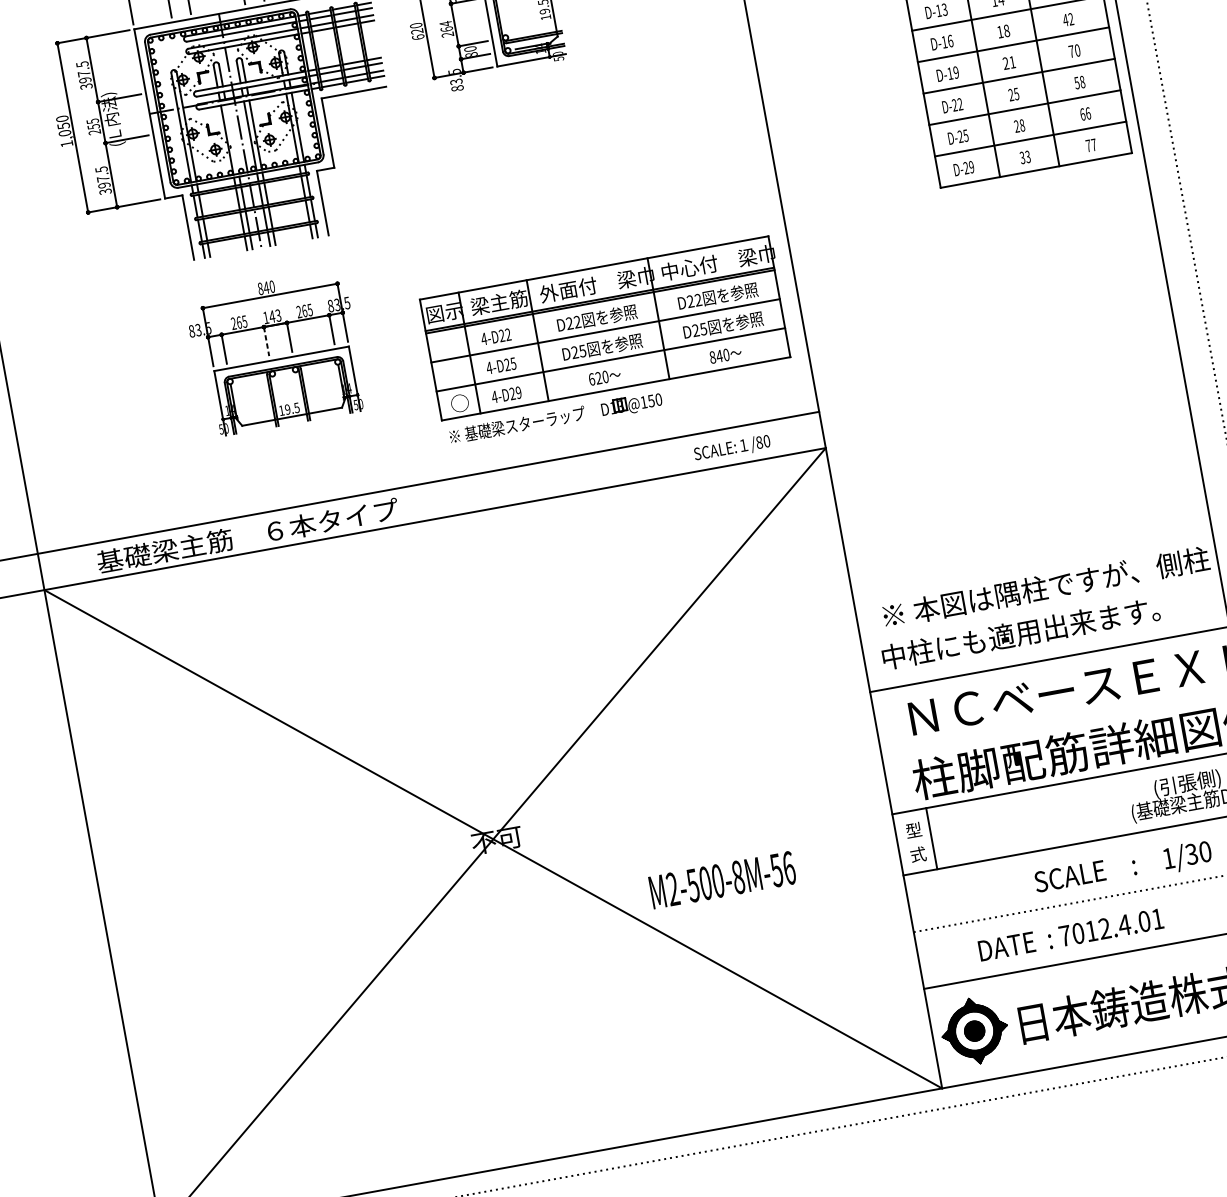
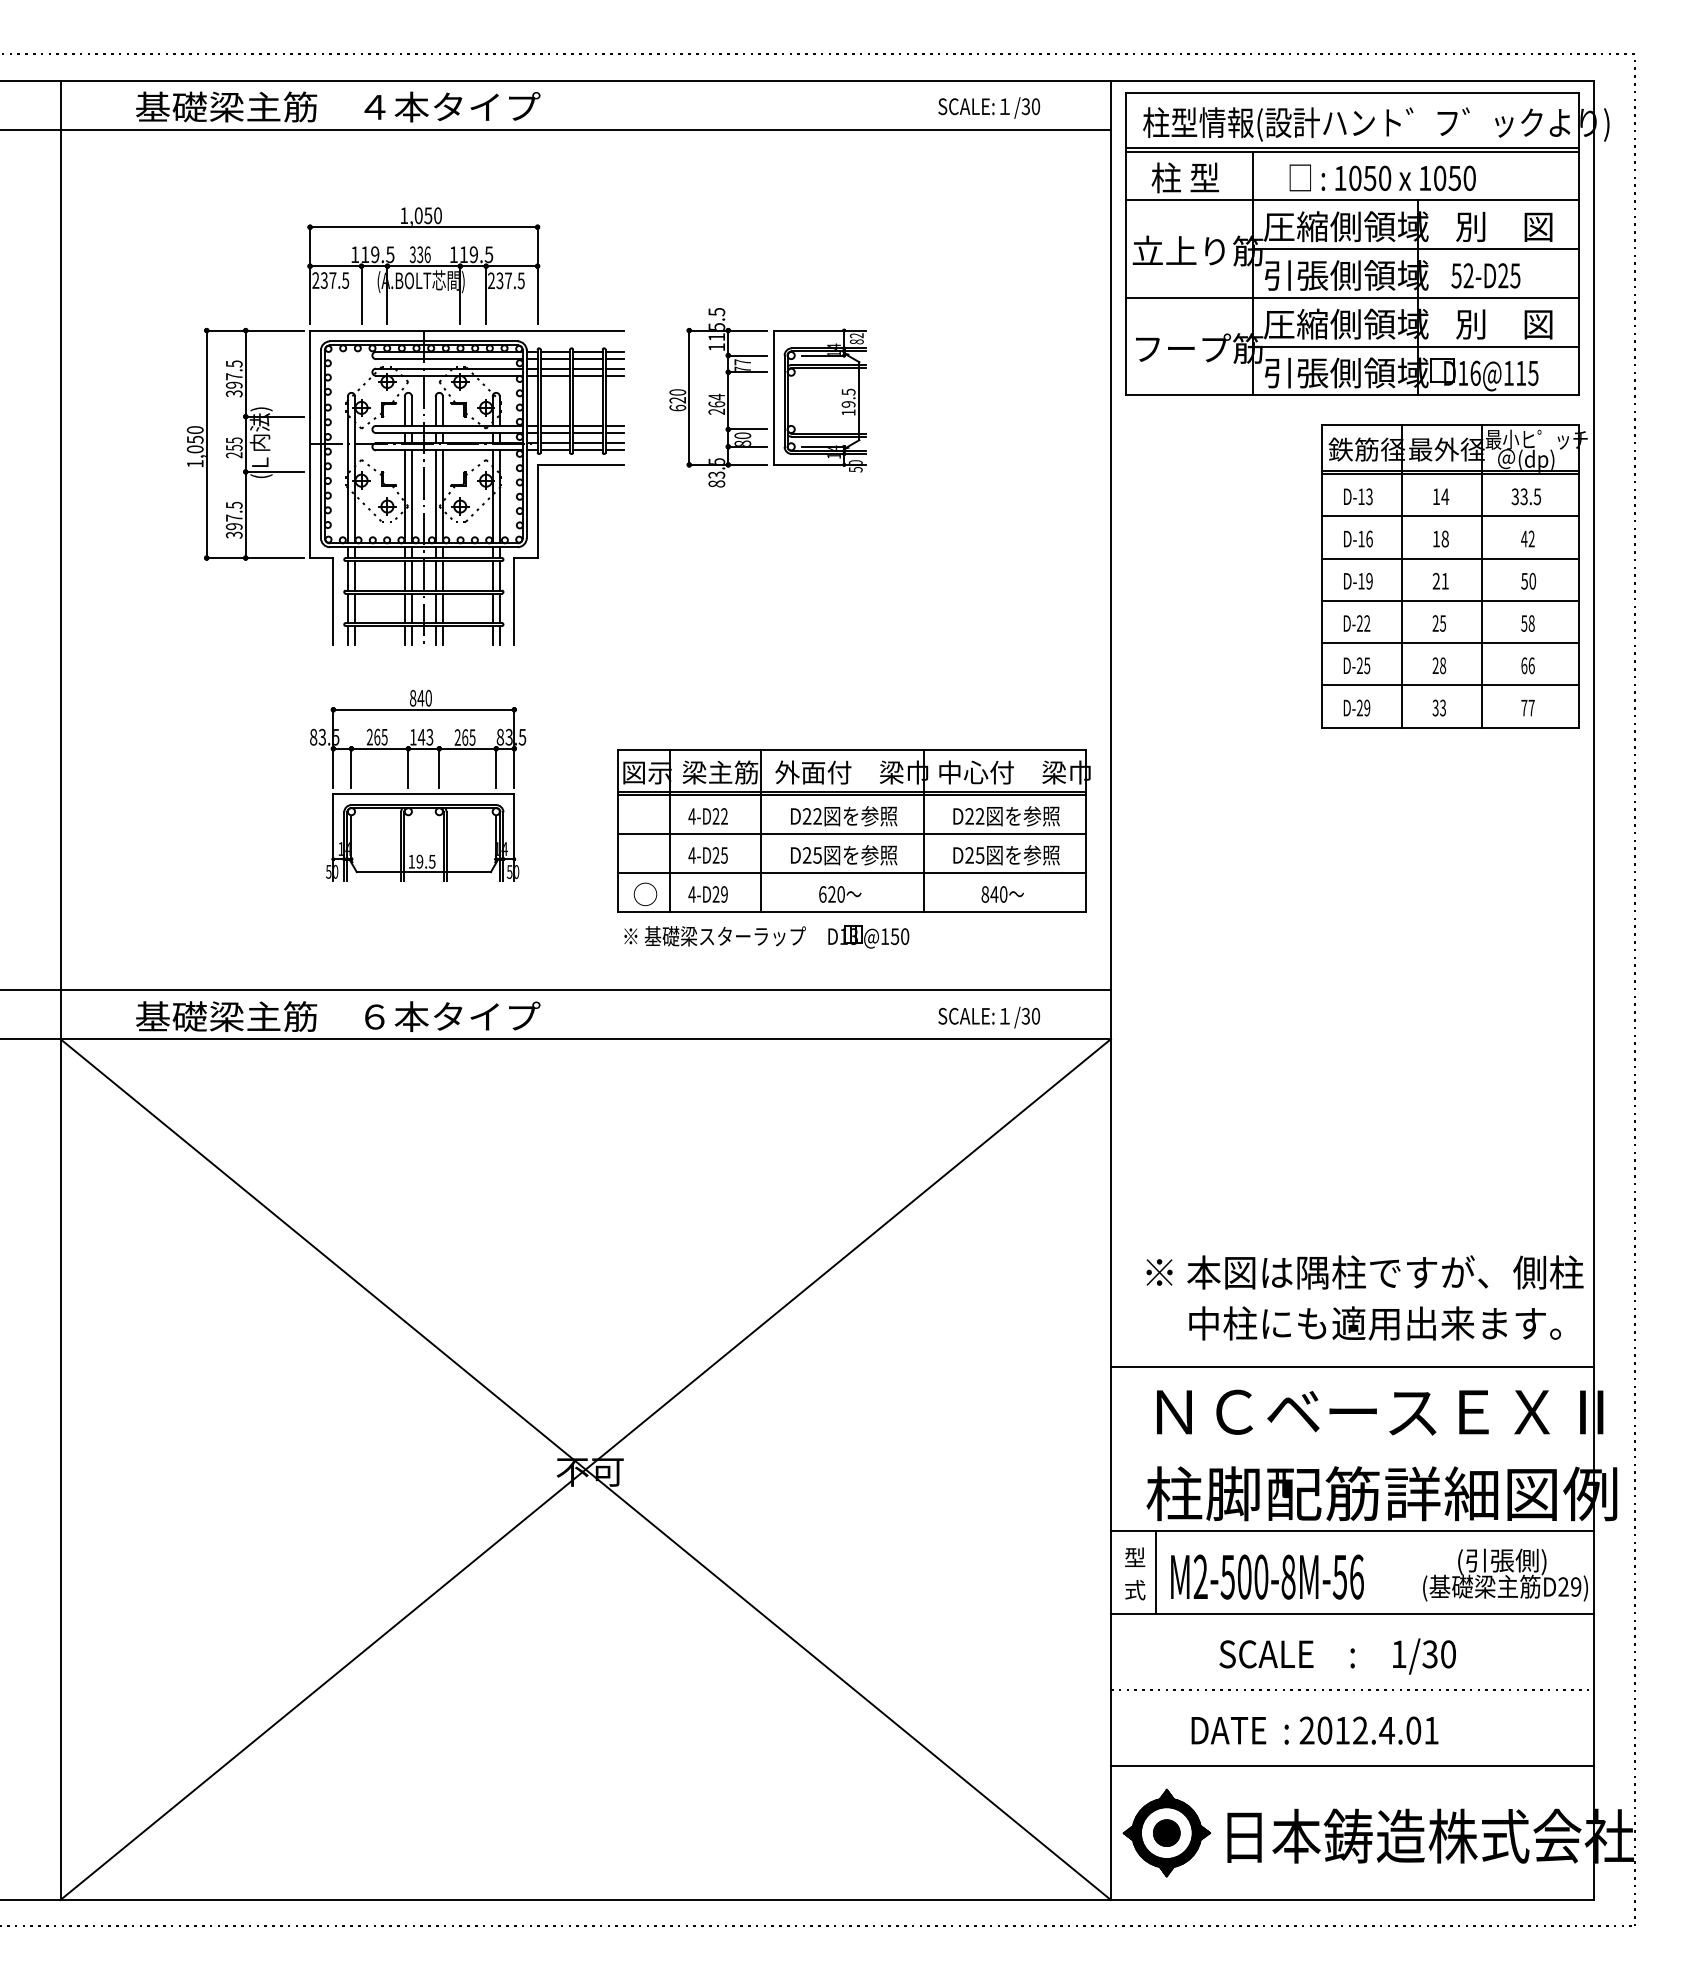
text: (1071, 51) -> (1524, 581), 70 -> 50
line: (232, 139) -> (411, 496), added
line: (266, 341) -> (408, 768), dashed -> solid
text: (759, 442) -> (1025, 1016), /80 -> /30
text: (1021, 633) -> (1375, 1323), moved
text: (1123, 868) -> (1337, 1656), moved
text: (722, 879) -> (1267, 1576), moved
text: (1064, 935) -> (1306, 1730), 7012.4.01 -> 2012.4.01

